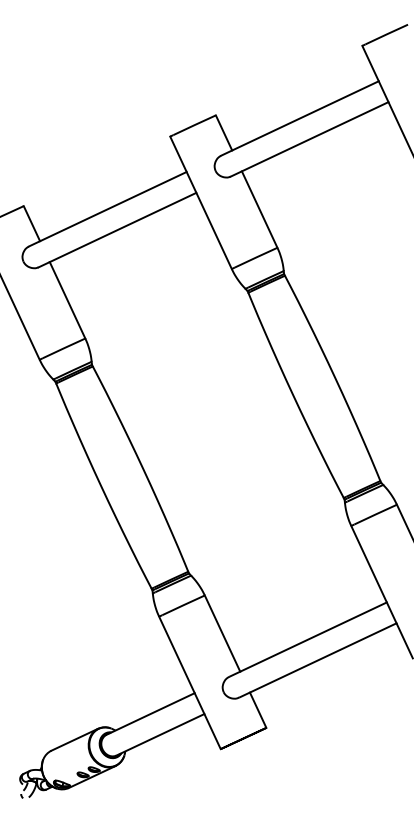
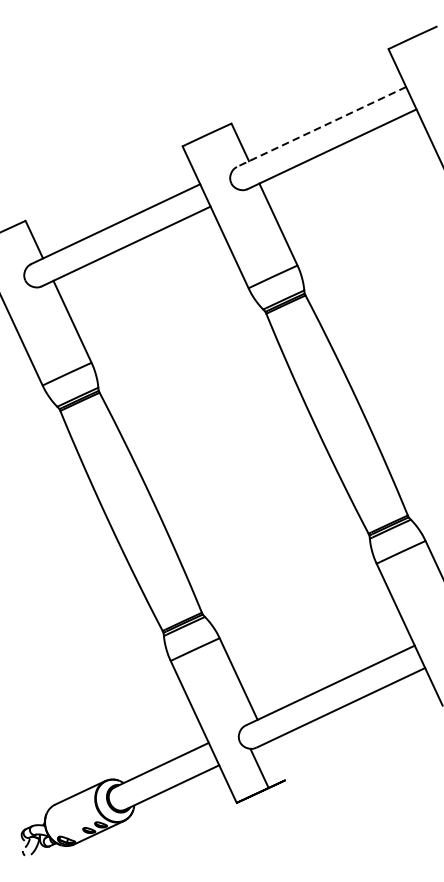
line: (299, 118) -> (321, 126), solid -> dashed
line: (257, 709) -> (258, 767), moved

